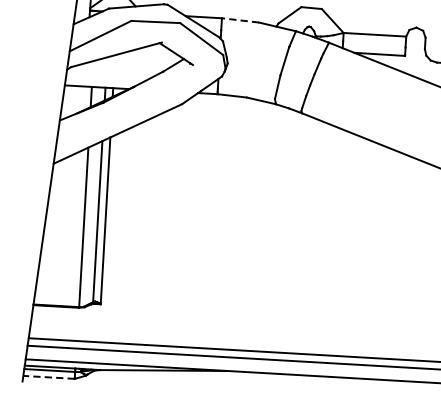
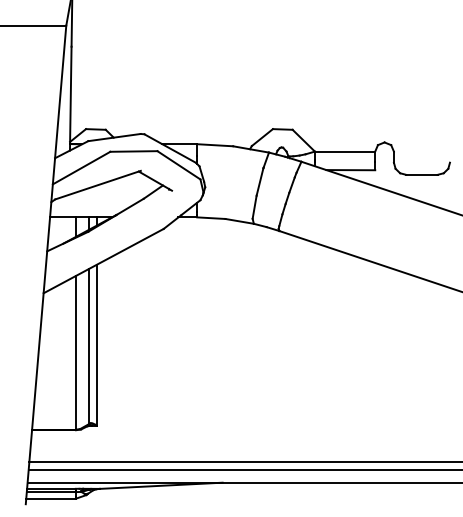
line: (239, 20) -> (214, 145), dashed -> solid
line: (49, 377) -> (51, 498), dashed -> solid

